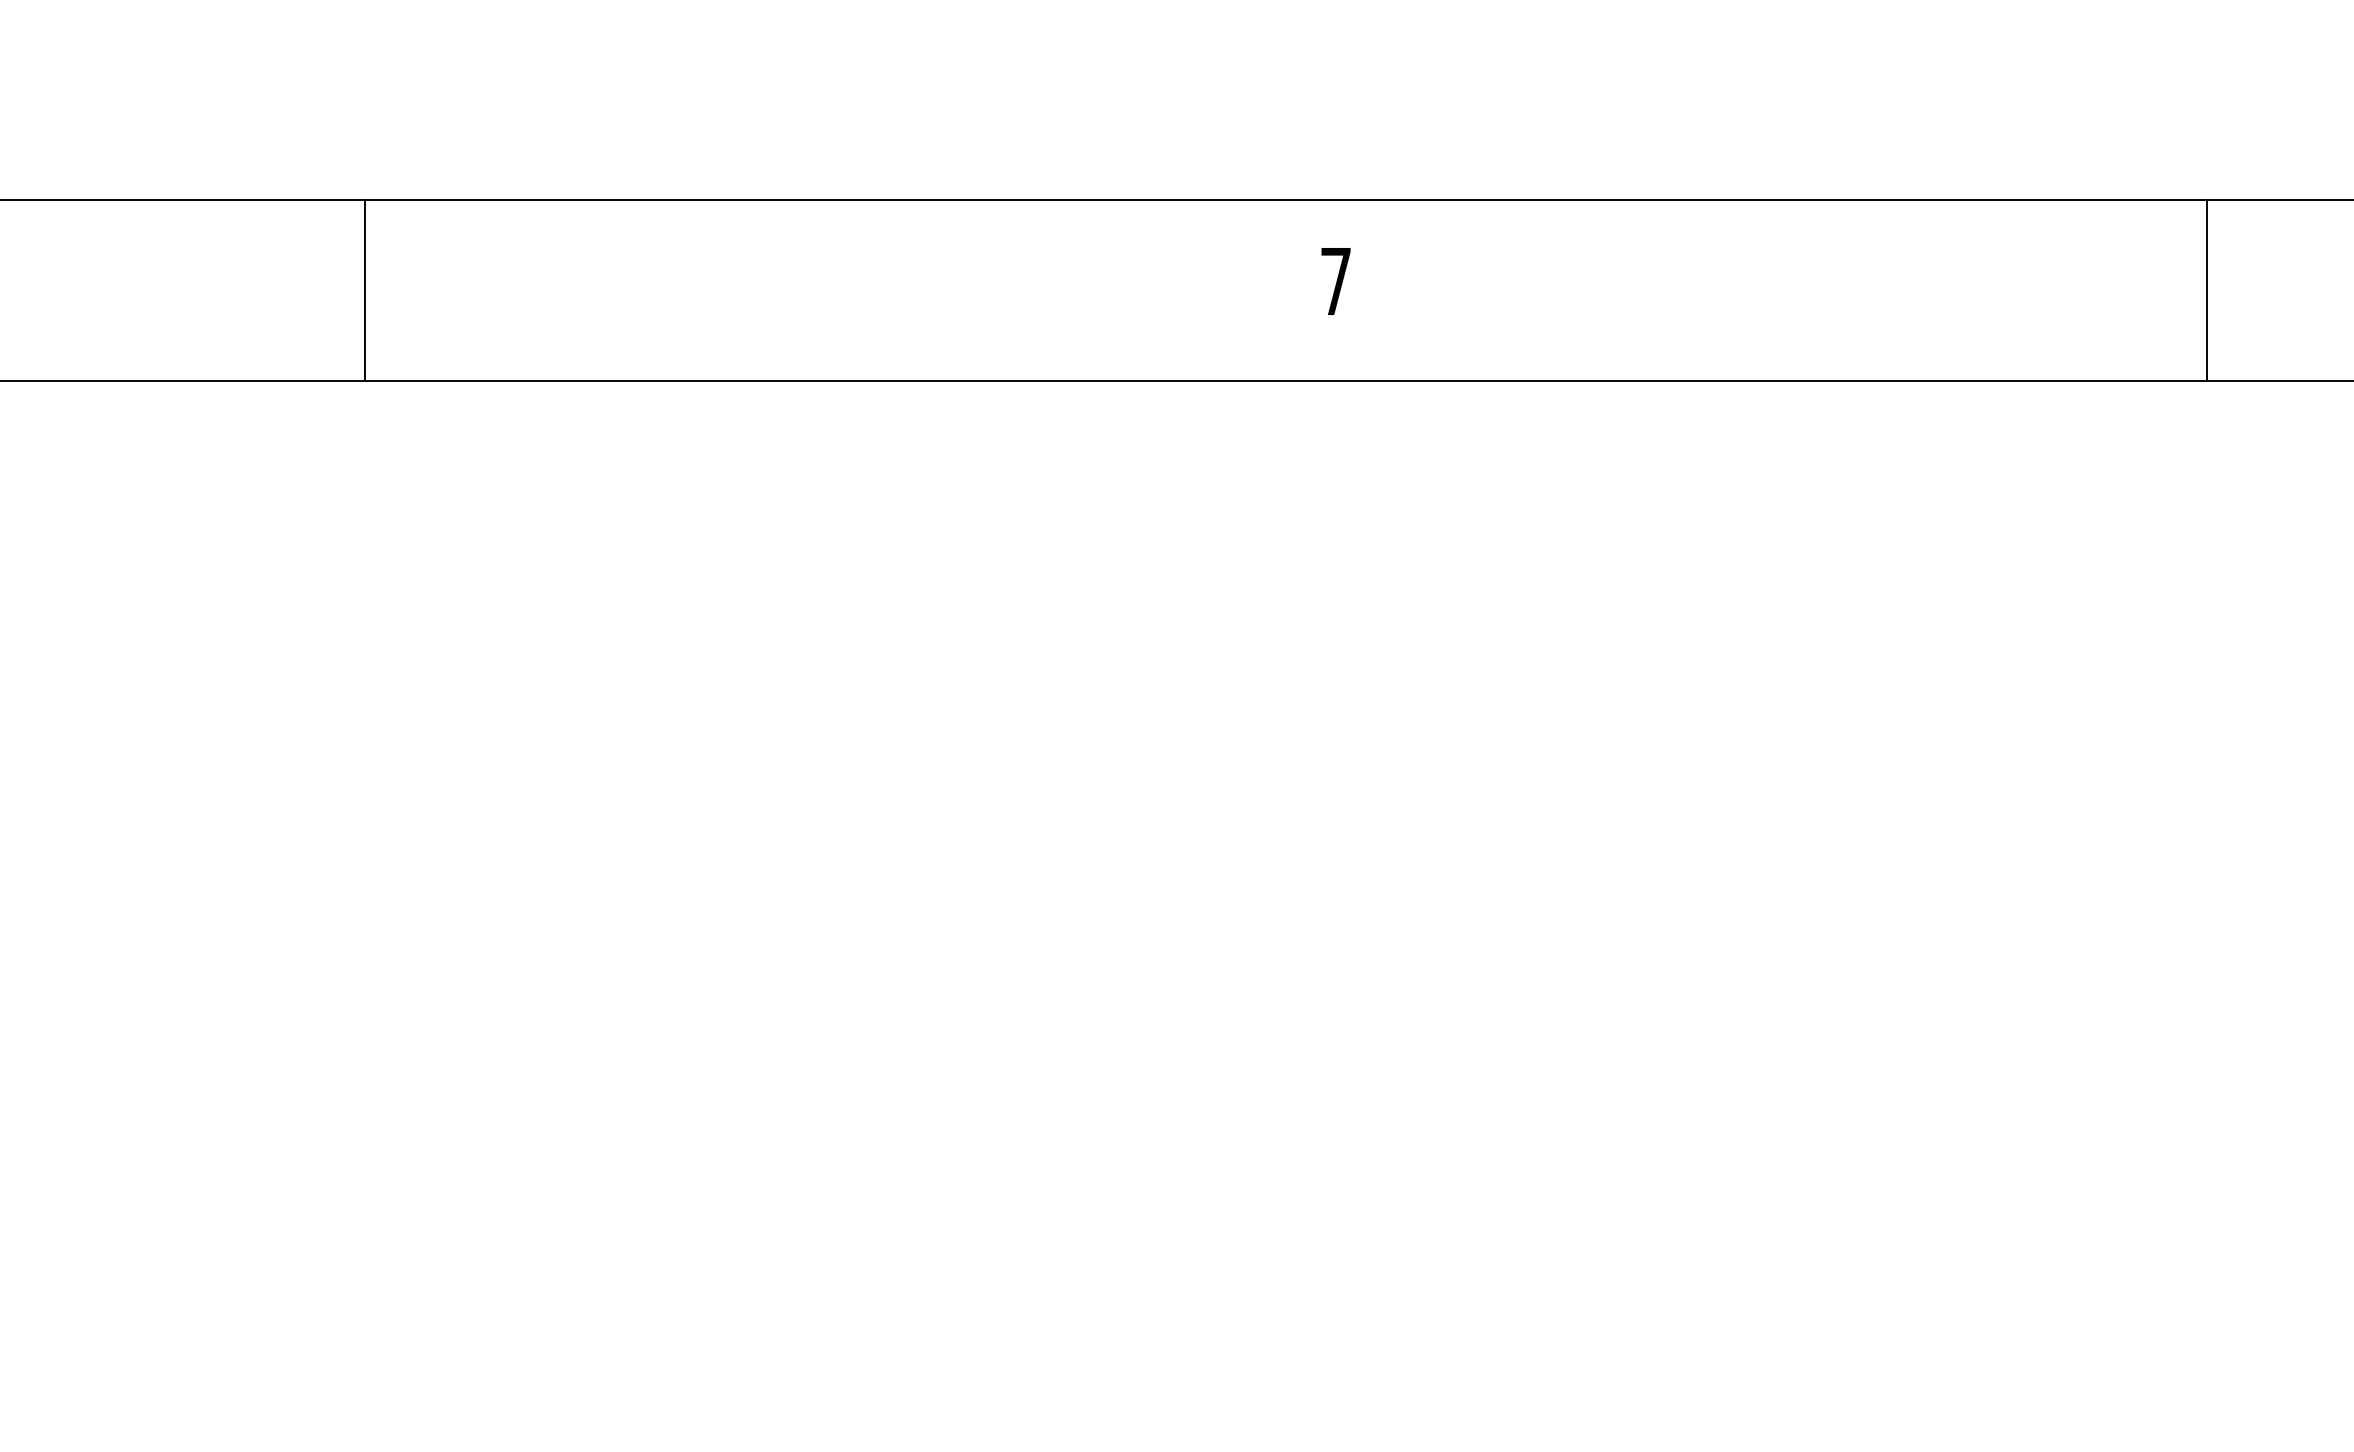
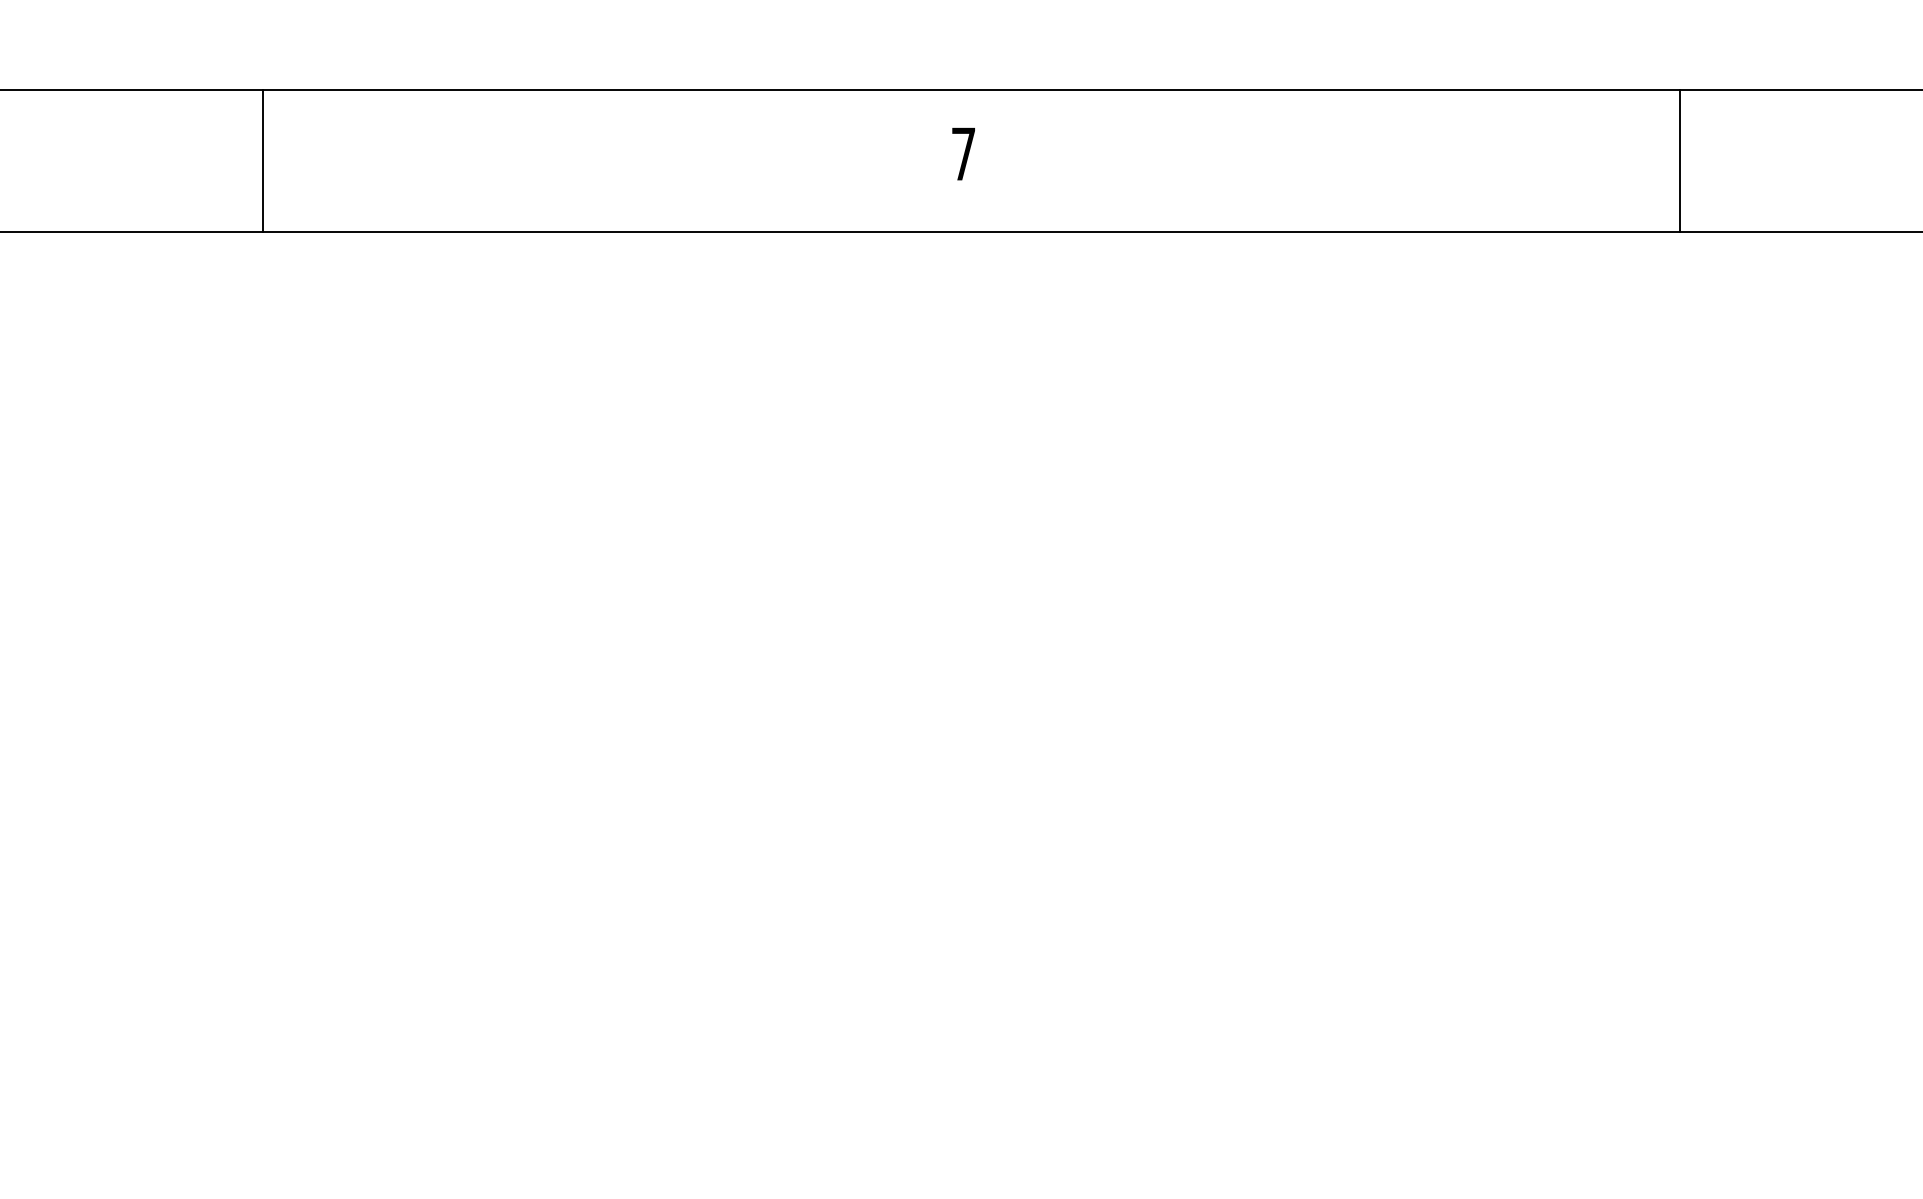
line: (365, 289) -> (263, 160), moved
line: (2206, 289) -> (1680, 160), moved

